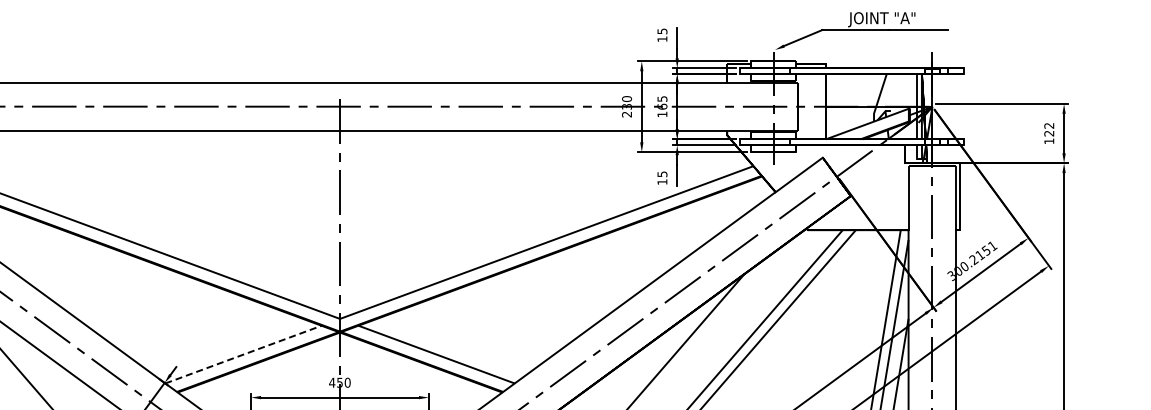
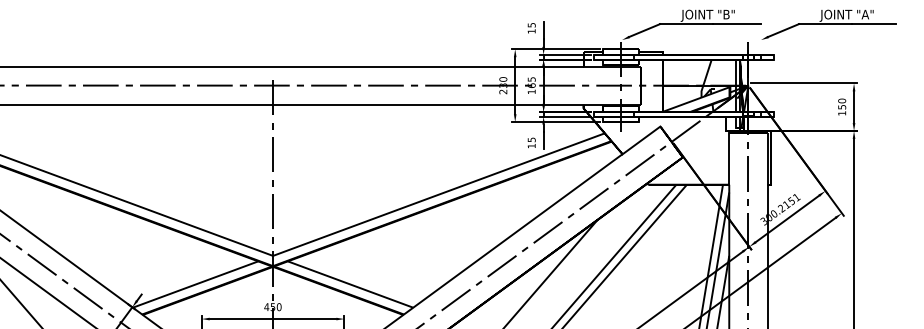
text: (904, 18) -> (725, 14), JOINT "A" -> JOINT "B"
part: (1032, 30) -> (828, 24), added
text: (1049, 129) -> (842, 103), 122 -> 150
line: (243, 354) -> (195, 284), dashed -> solid

